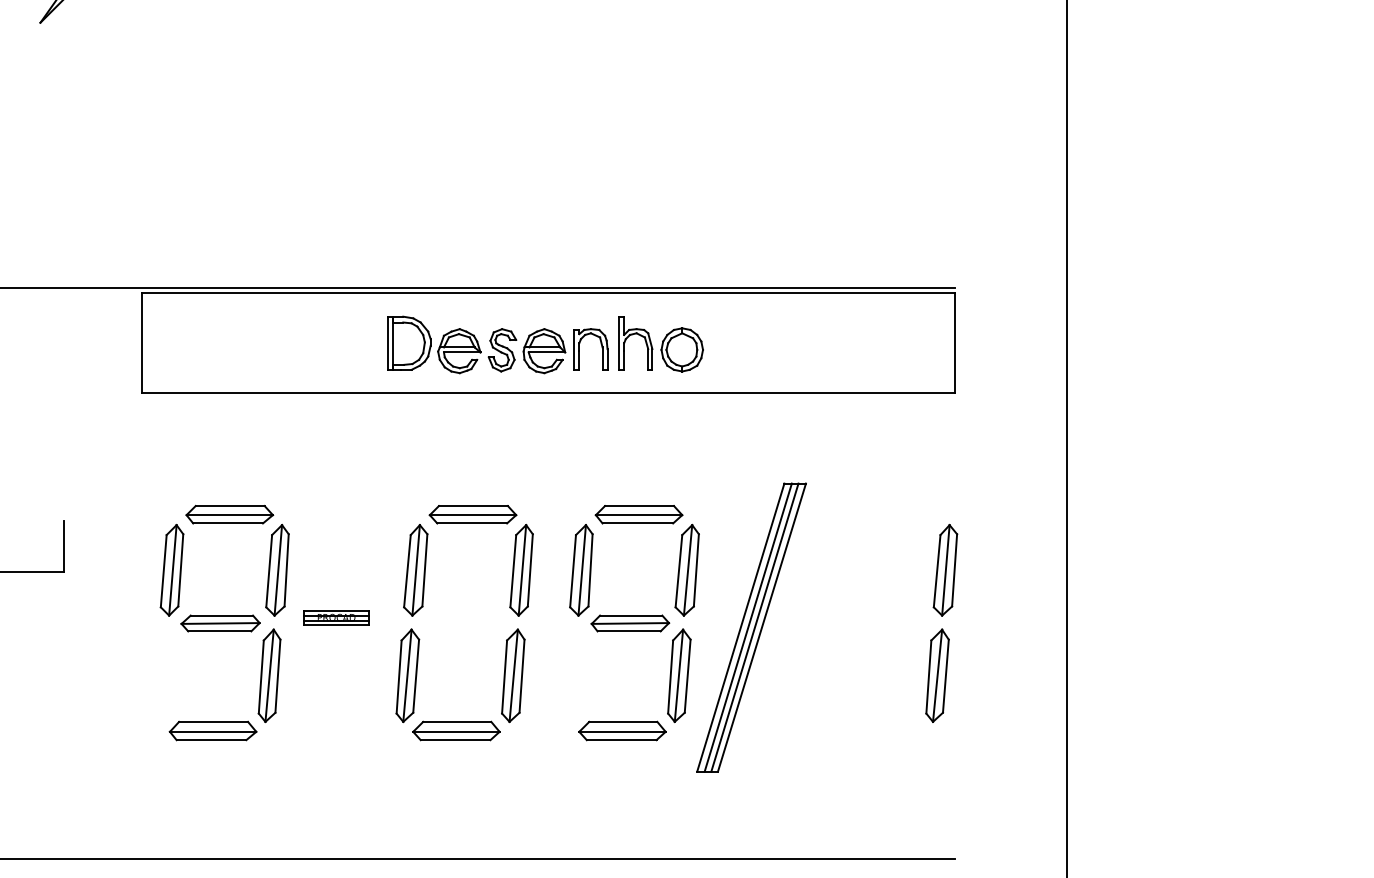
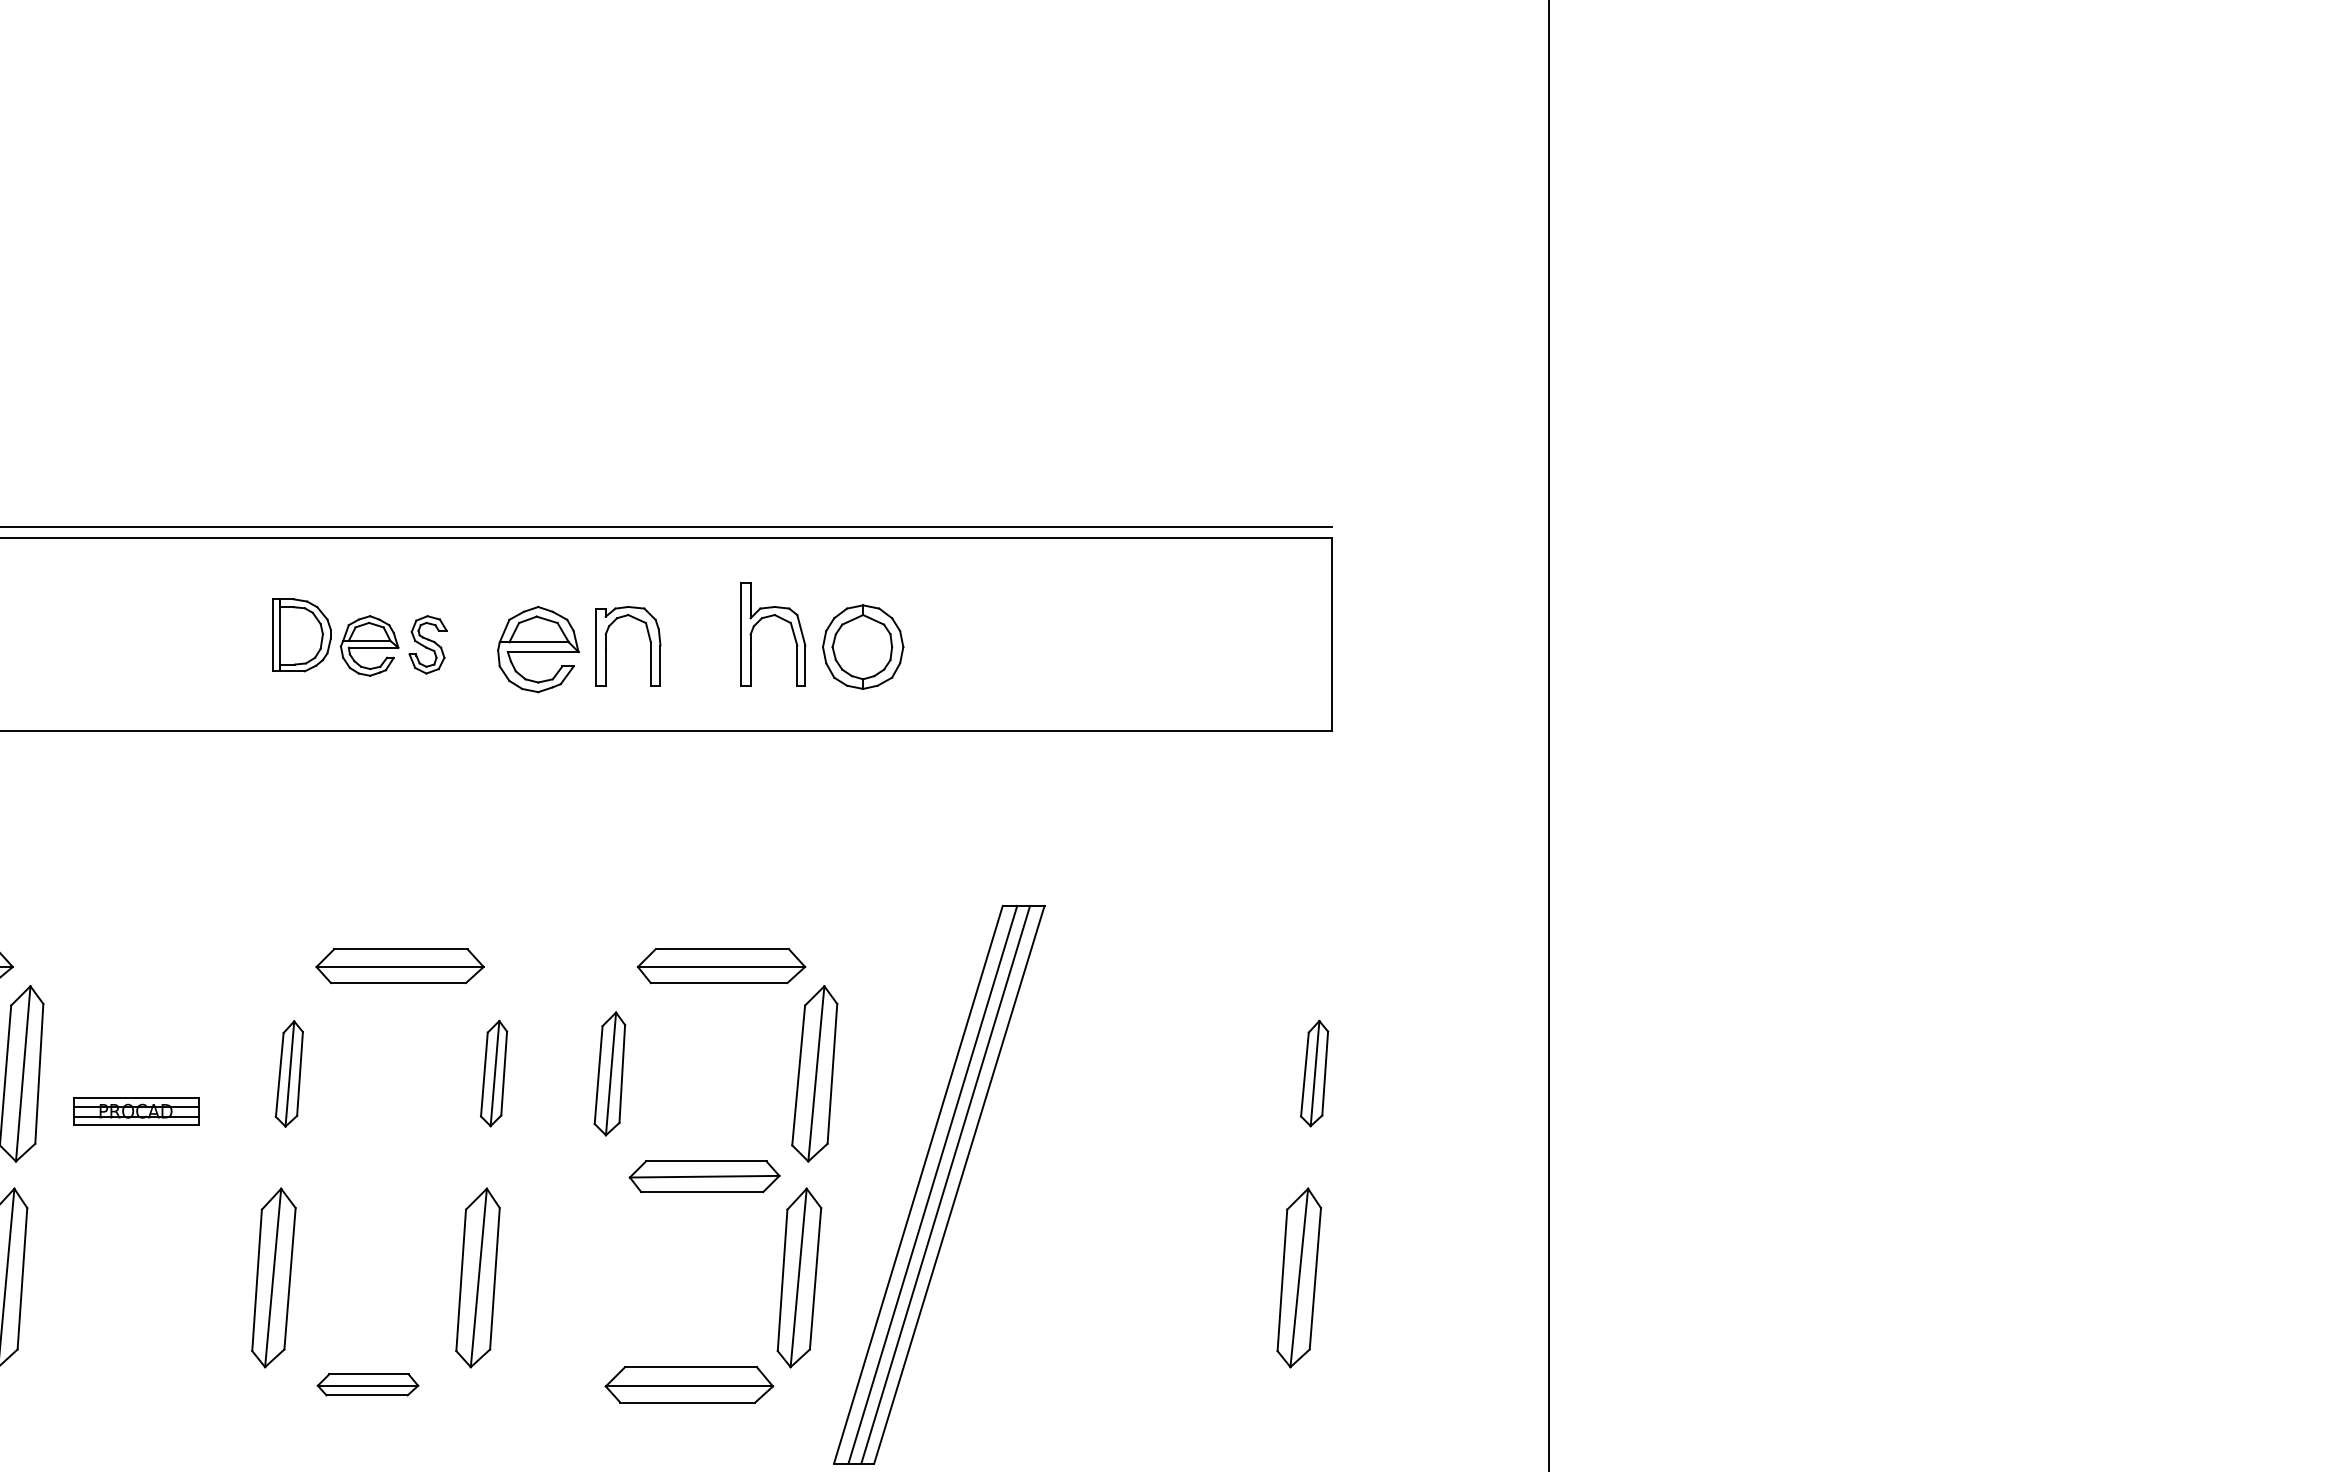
part: (452, 344) -> (360, 636), size x0.7
part: (660, 344) -> (821, 636), moved
part: (521, 569) -> (493, 1072), size x0.6
part: (945, 569) -> (1314, 1072), size x0.6
part: (415, 570) -> (288, 1074), size x0.6
part: (581, 570) -> (610, 1074), size x0.7
part: (336, 617) -> (135, 1110), moved
part: (456, 730) -> (368, 1383), size x0.6

